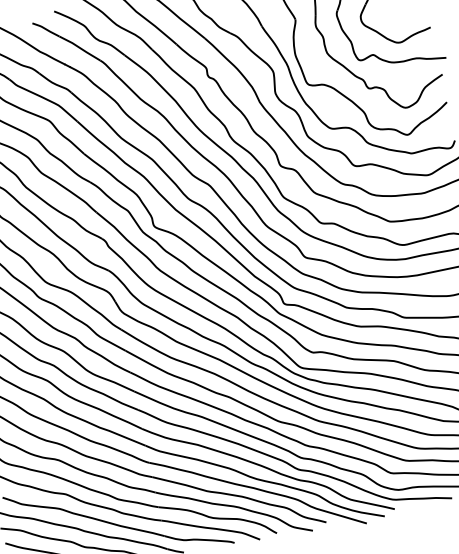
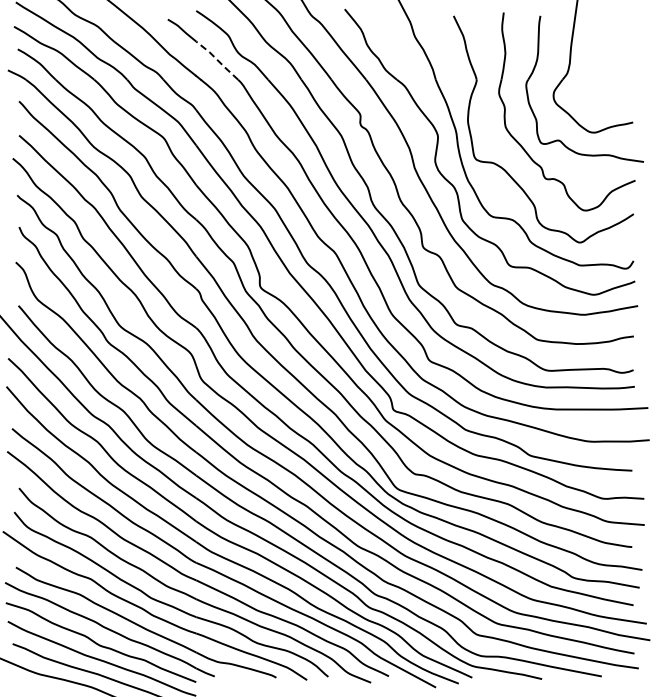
line: (80, 48) -> (217, 60), solid -> dashed

